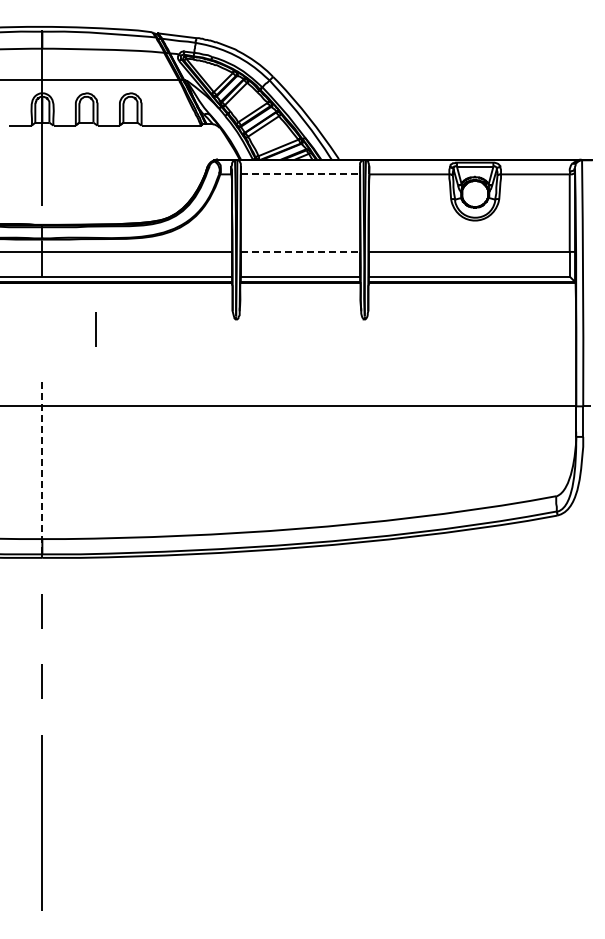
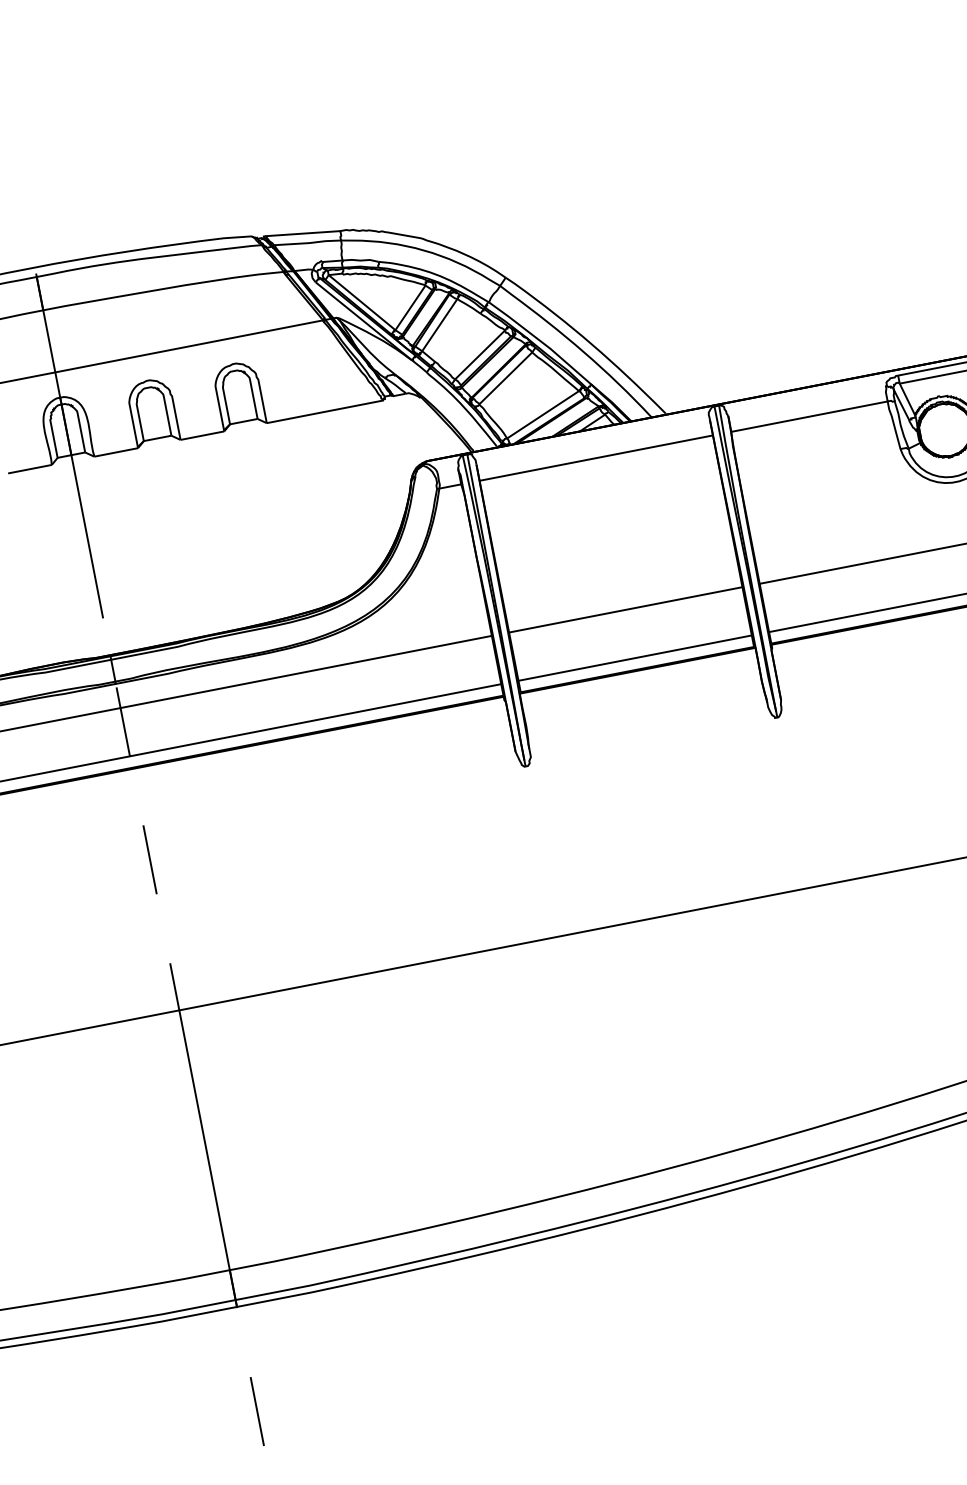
line: (300, 174) -> (596, 458), dashed -> solid
line: (300, 251) -> (625, 609), dashed -> solid
line: (95, 329) -> (148, 860), moved
line: (42, 470) -> (203, 1135), dashed -> solid

